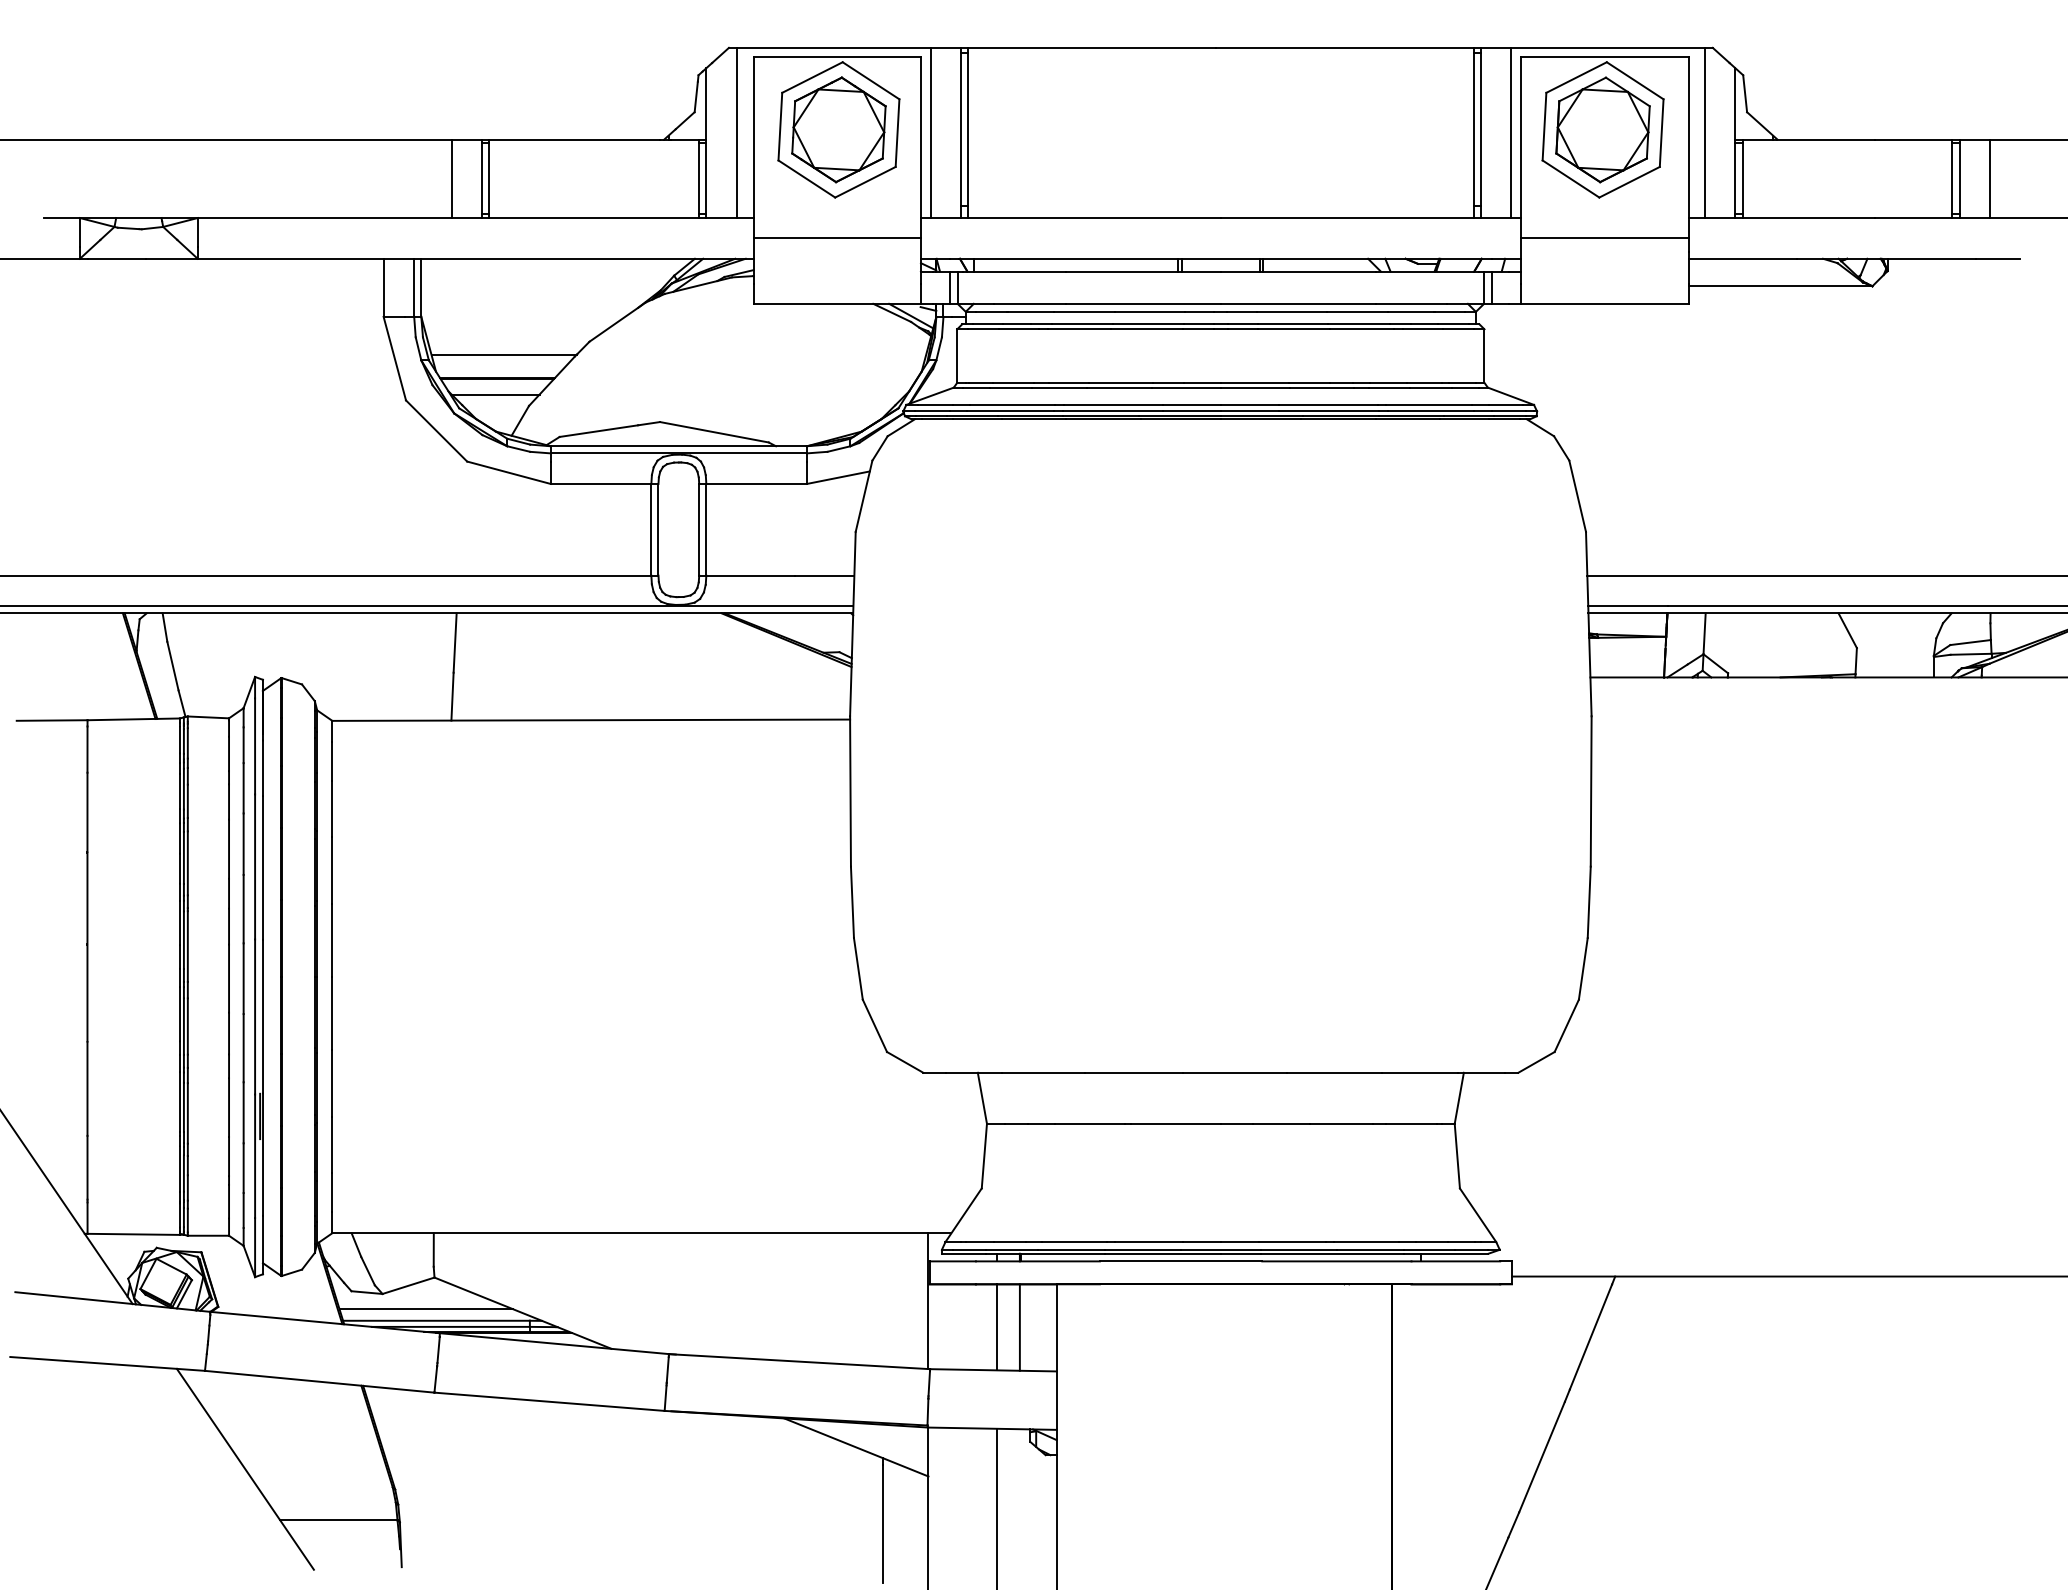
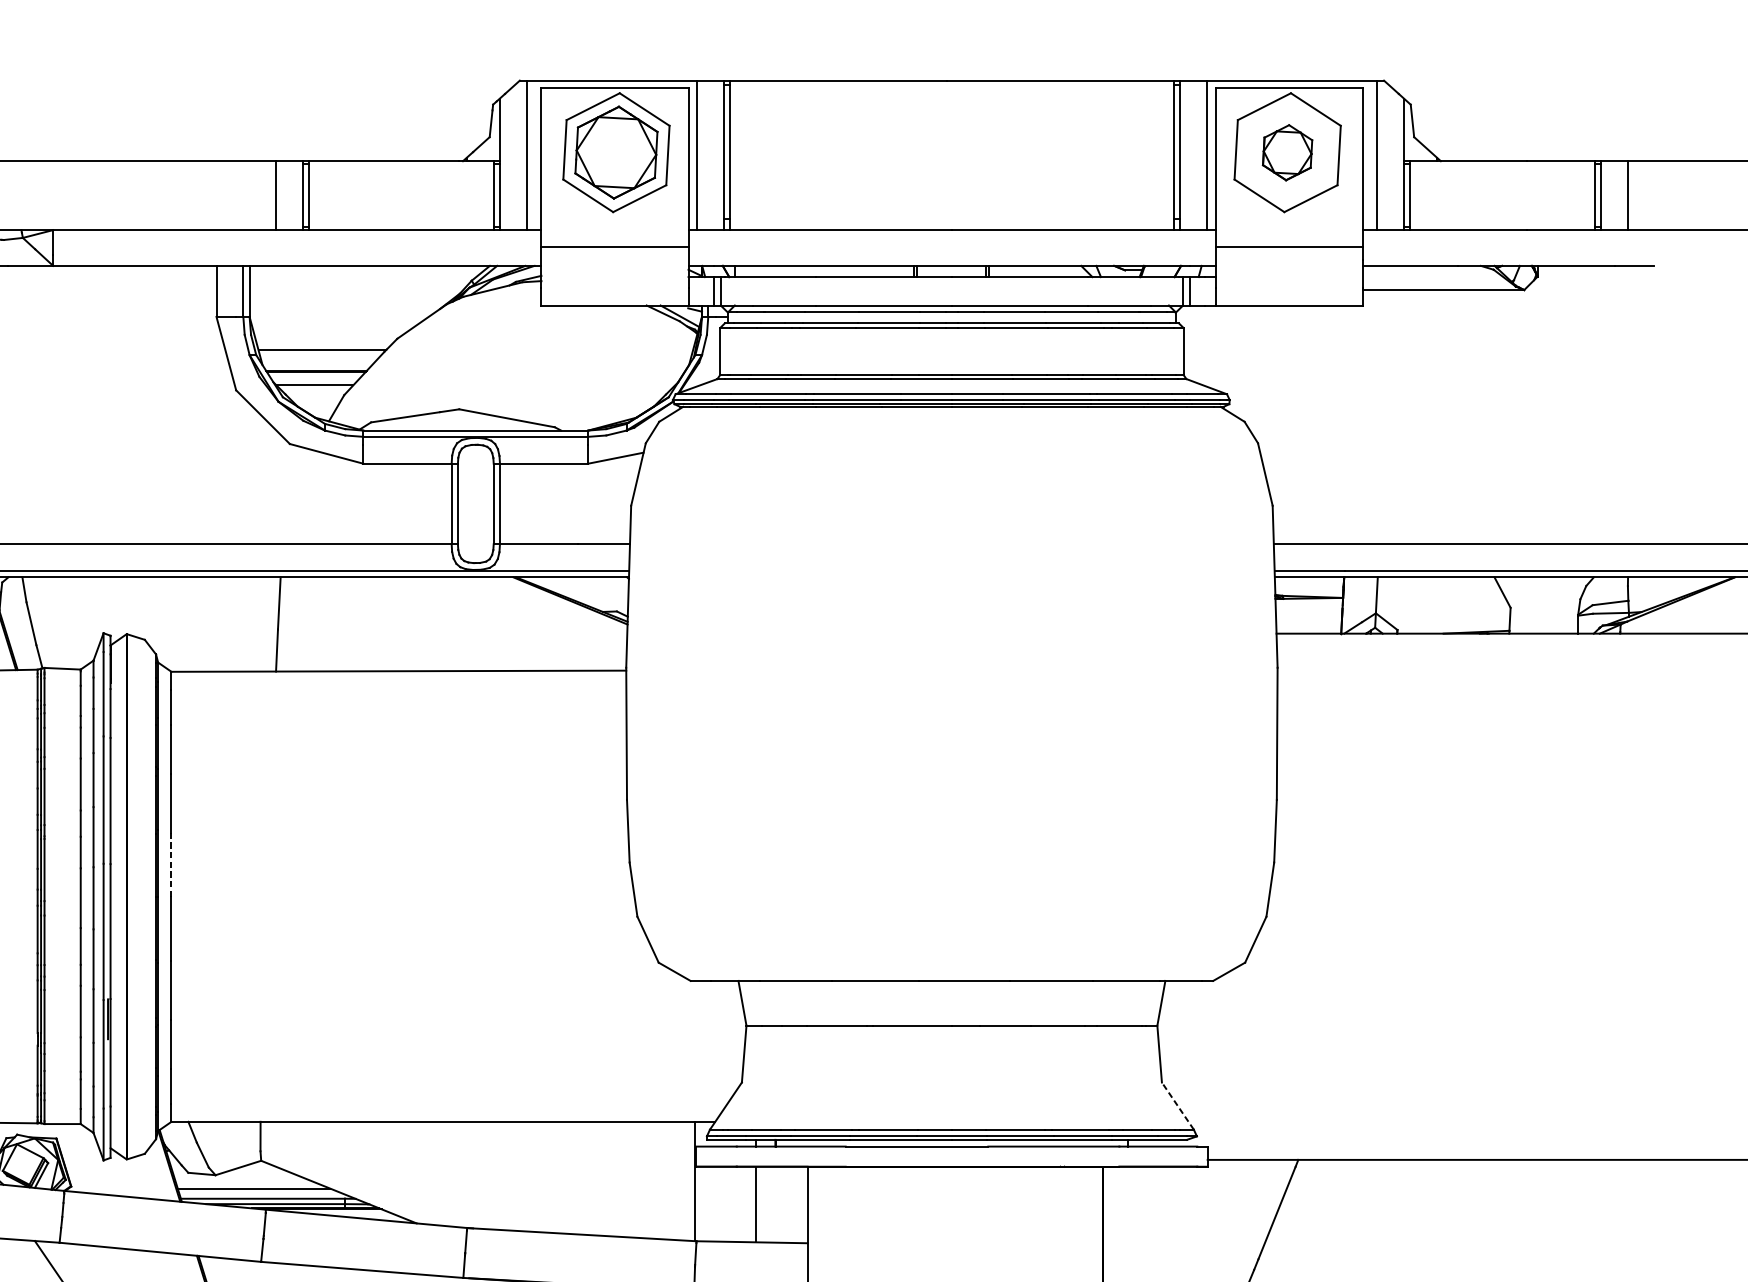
part: (1602, 129) -> (1287, 152), size x0.6
line: (332, 941) -> (171, 865), solid -> dashed
line: (1477, 1214) -> (1177, 1105), solid -> dashed
line: (1019, 1327) -> (775, 1204), removed

